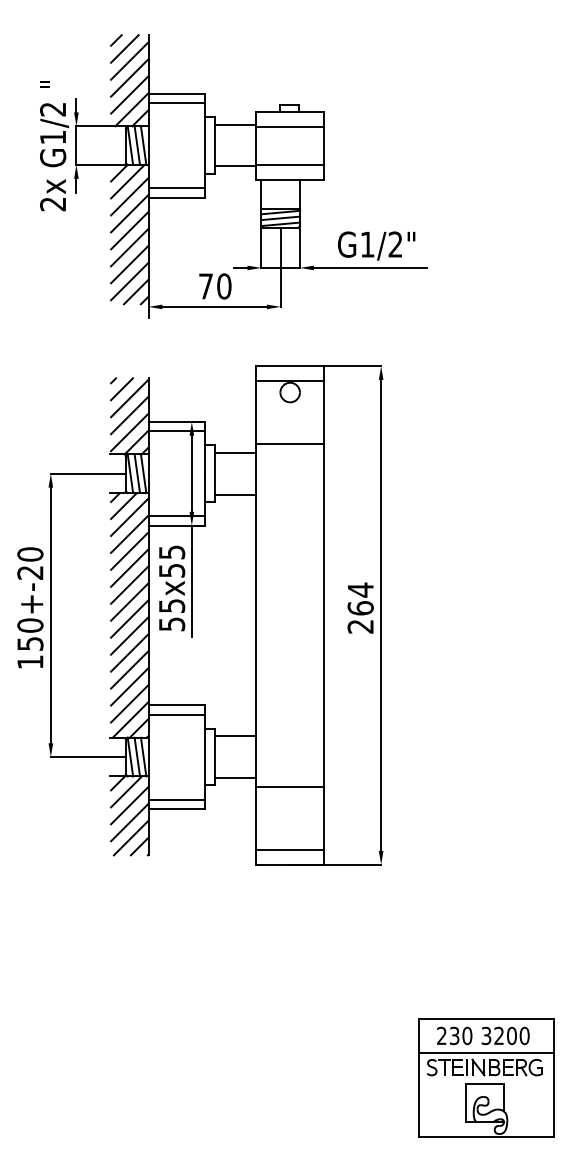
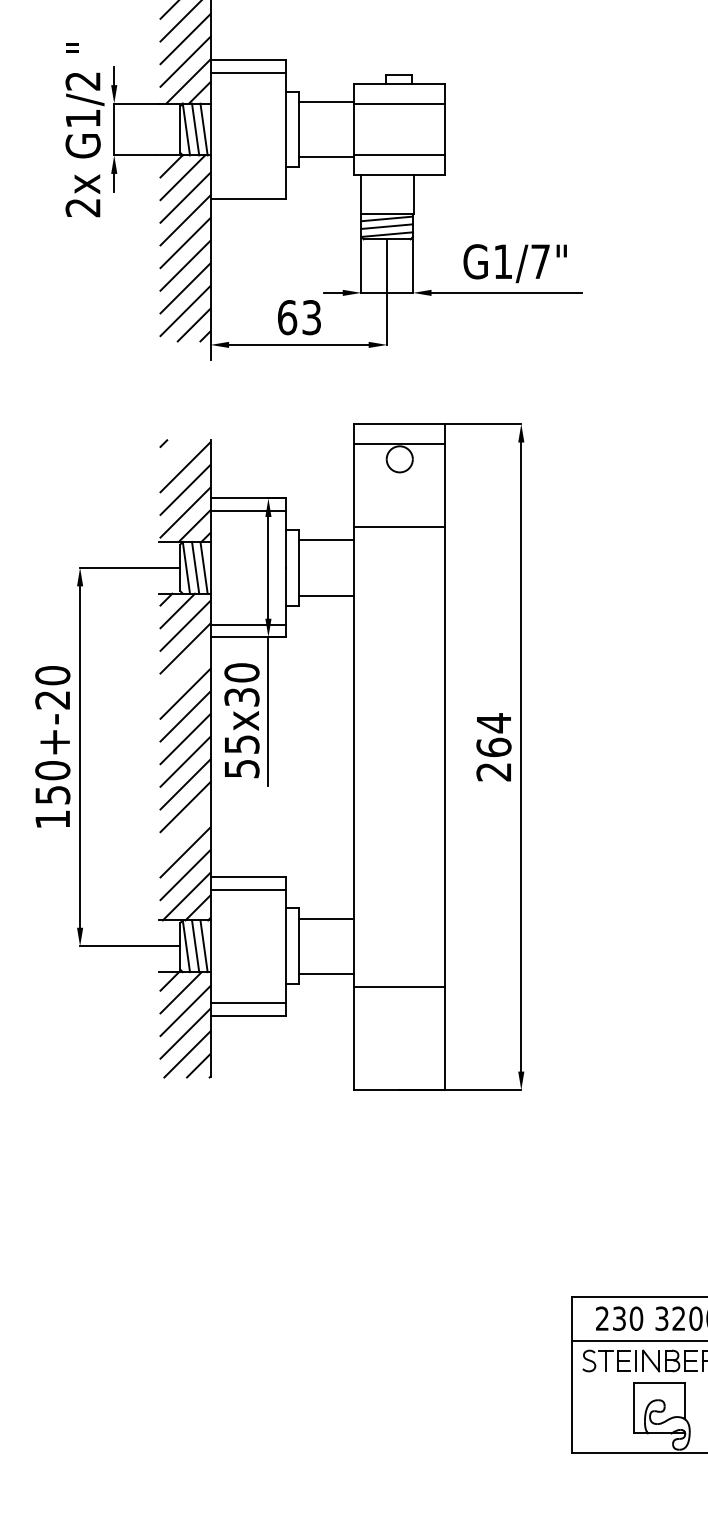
line: (176, 188) -> (247, 186), removed
text: (395, 244) -> (540, 261), G1/2" -> G1/7"
text: (215, 286) -> (300, 317), 70 -> 63
line: (122, 389) -> (175, 455), removed
line: (129, 550) -> (185, 670), removed
text: (171, 560) -> (241, 683), 55x55 -> 55x30
line: (129, 669) -> (185, 829), removed
line: (290, 849) -> (400, 1069), removed

